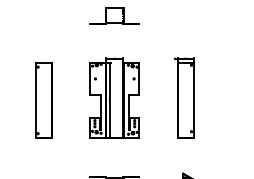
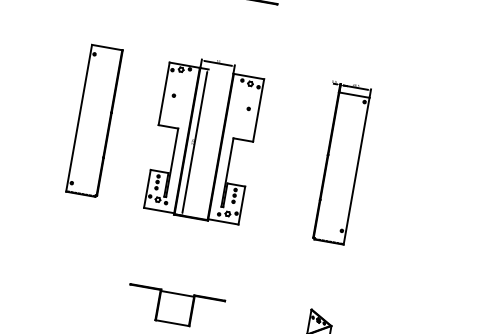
part: (43, 100) -> (93, 120), moved

